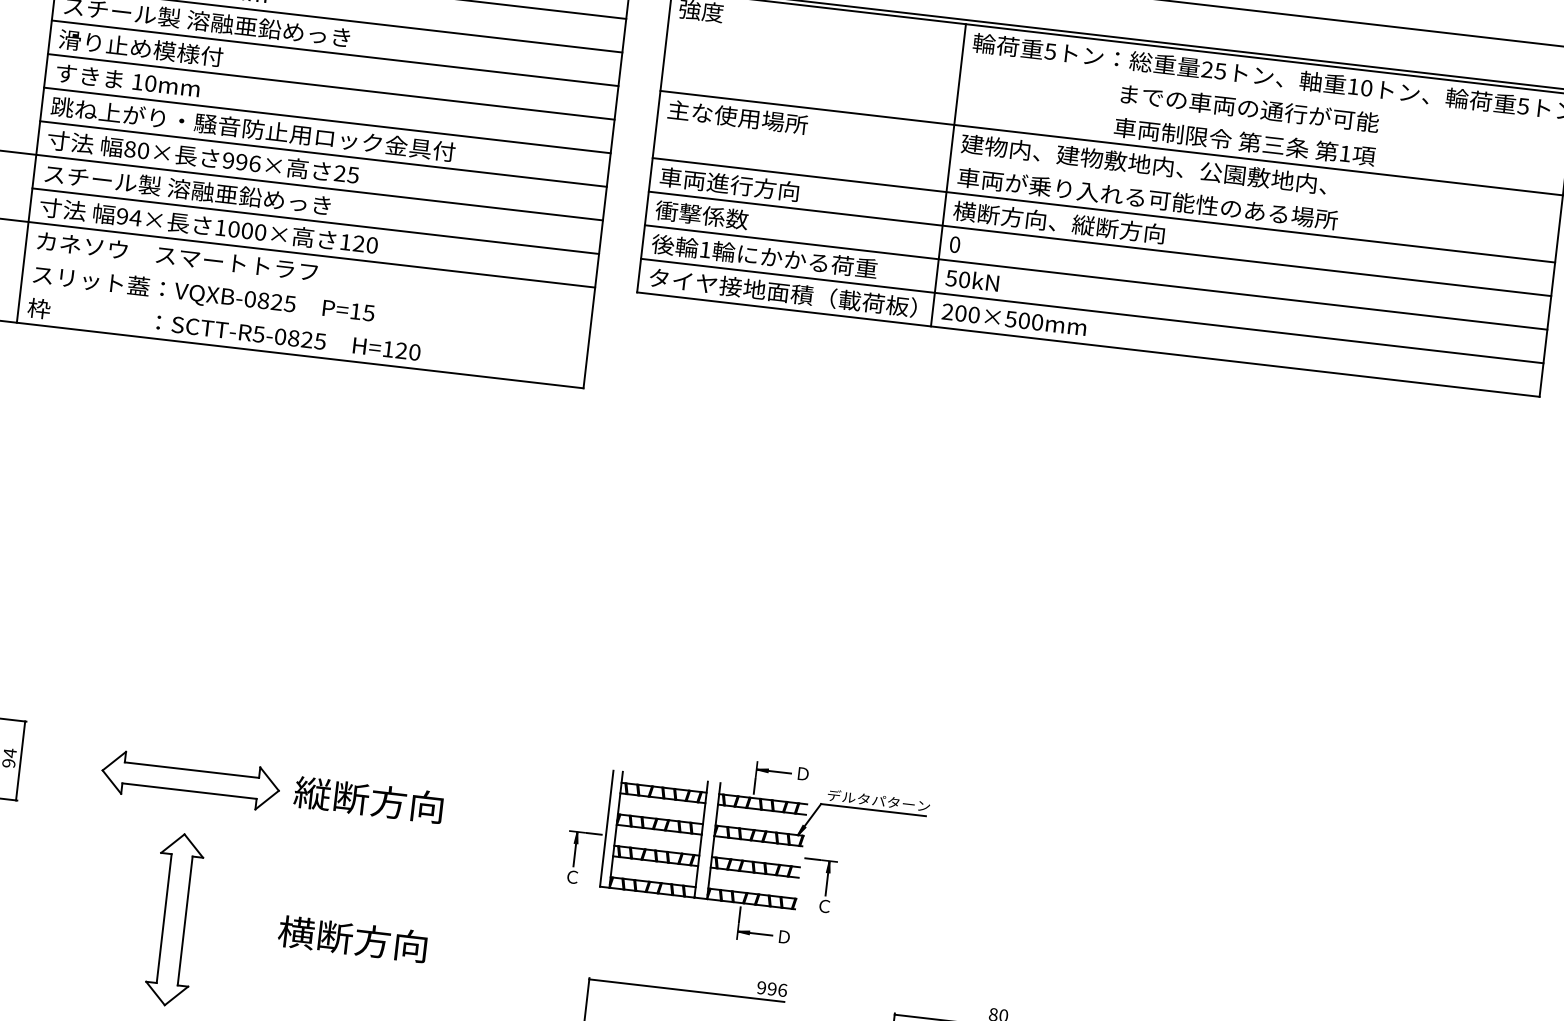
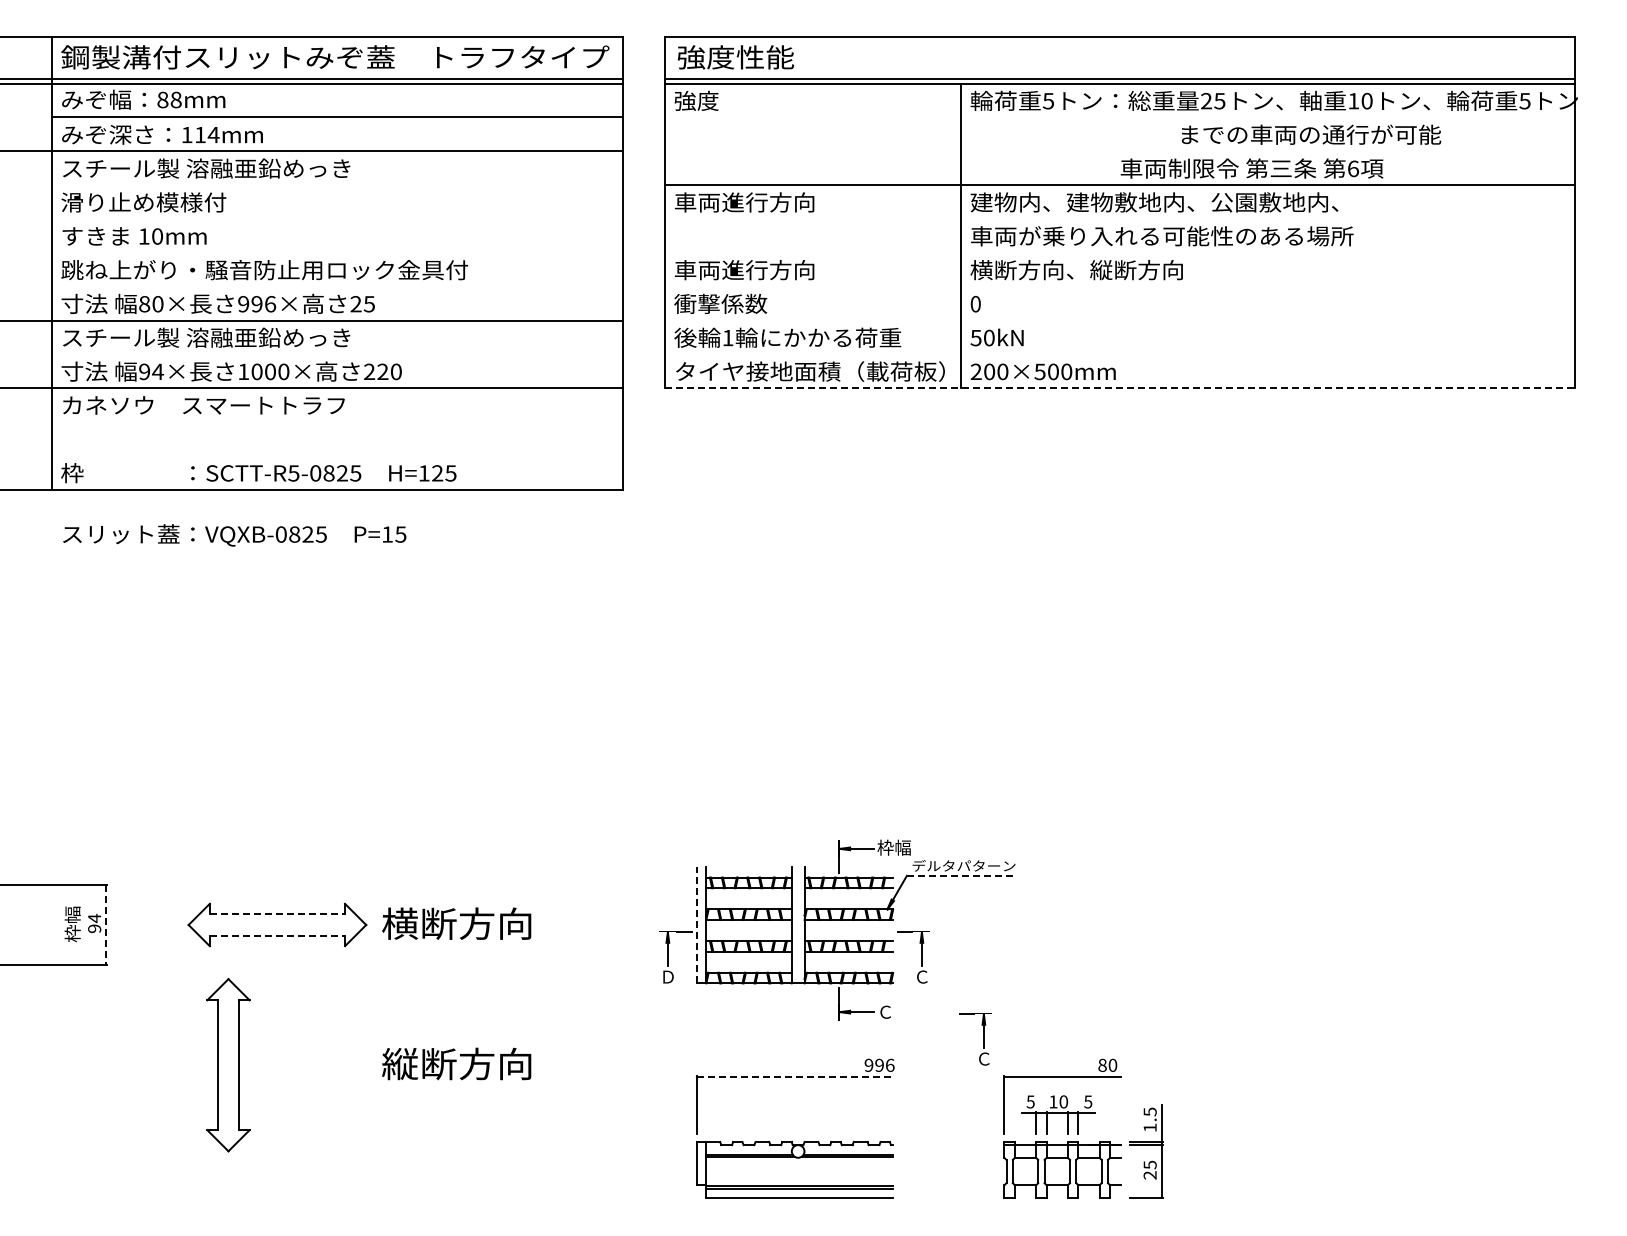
line: (334, 53) -> (336, 185), removed
line: (330, 87) -> (336, 219), removed
text: (1250, 108) -> (1311, 134), moved
text: (737, 117) -> (744, 202), 主な使用場所 -> 車両進行方向
line: (326, 120) -> (336, 252), removed
line: (322, 153) -> (336, 286), removed
text: (1345, 153) -> (1353, 168), 1 -> 6
line: (1103, 209) -> (1119, 252), removed
line: (314, 221) -> (336, 354), removed
text: (345, 241) -> (369, 371), 120 -> 220
line: (1099, 243) -> (1119, 286), removed
line: (1095, 277) -> (1119, 320), removed
text: (203, 294) -> (234, 535), moved
line: (1091, 311) -> (1119, 354), removed
line: (1087, 344) -> (1119, 388), solid -> dashed
text: (414, 352) -> (450, 473), H=120 -> H=125
line: (21, 761) -> (106, 925), solid -> dashed
line: (192, 770) -> (277, 914), solid -> dashed
text: (811, 774) -> (893, 847), Ｄ -> 枠幅
line: (189, 791) -> (277, 935), solid -> dashed
text: (313, 793) -> (400, 923), 縦断方向 -> 横断方向
line: (873, 809) -> (959, 875), solid -> dashed
line: (606, 828) -> (696, 924), solid -> dashed
text: (572, 876) -> (668, 976), Ｃ -> Ｄ
part: (174, 920) -> (228, 1065), moved
text: (296, 932) -> (400, 1063), 横断方向 -> 縦断方向
text: (784, 936) -> (885, 1011), Ｄ -> Ｃ
part: (878, 975) -> (983, 1039), added
line: (687, 990) -> (795, 1076), solid -> dashed

